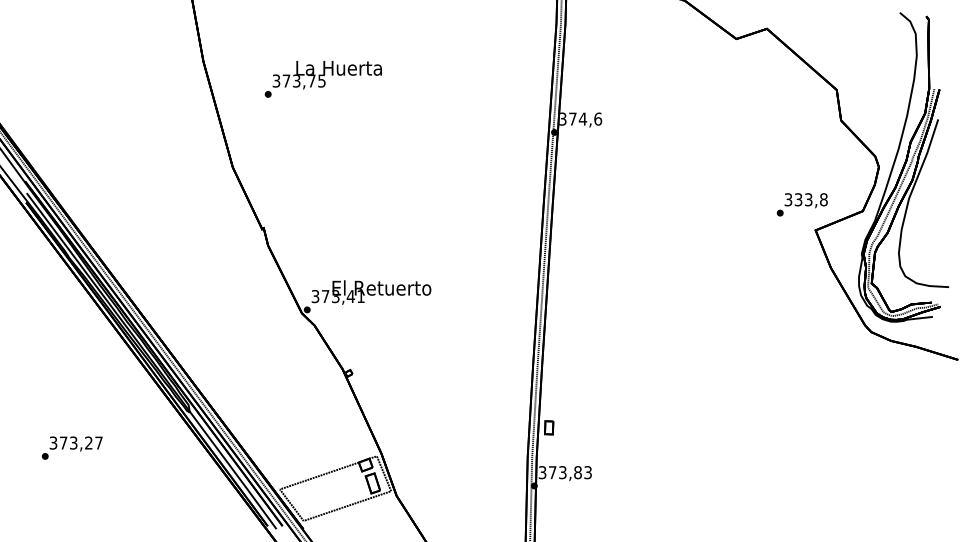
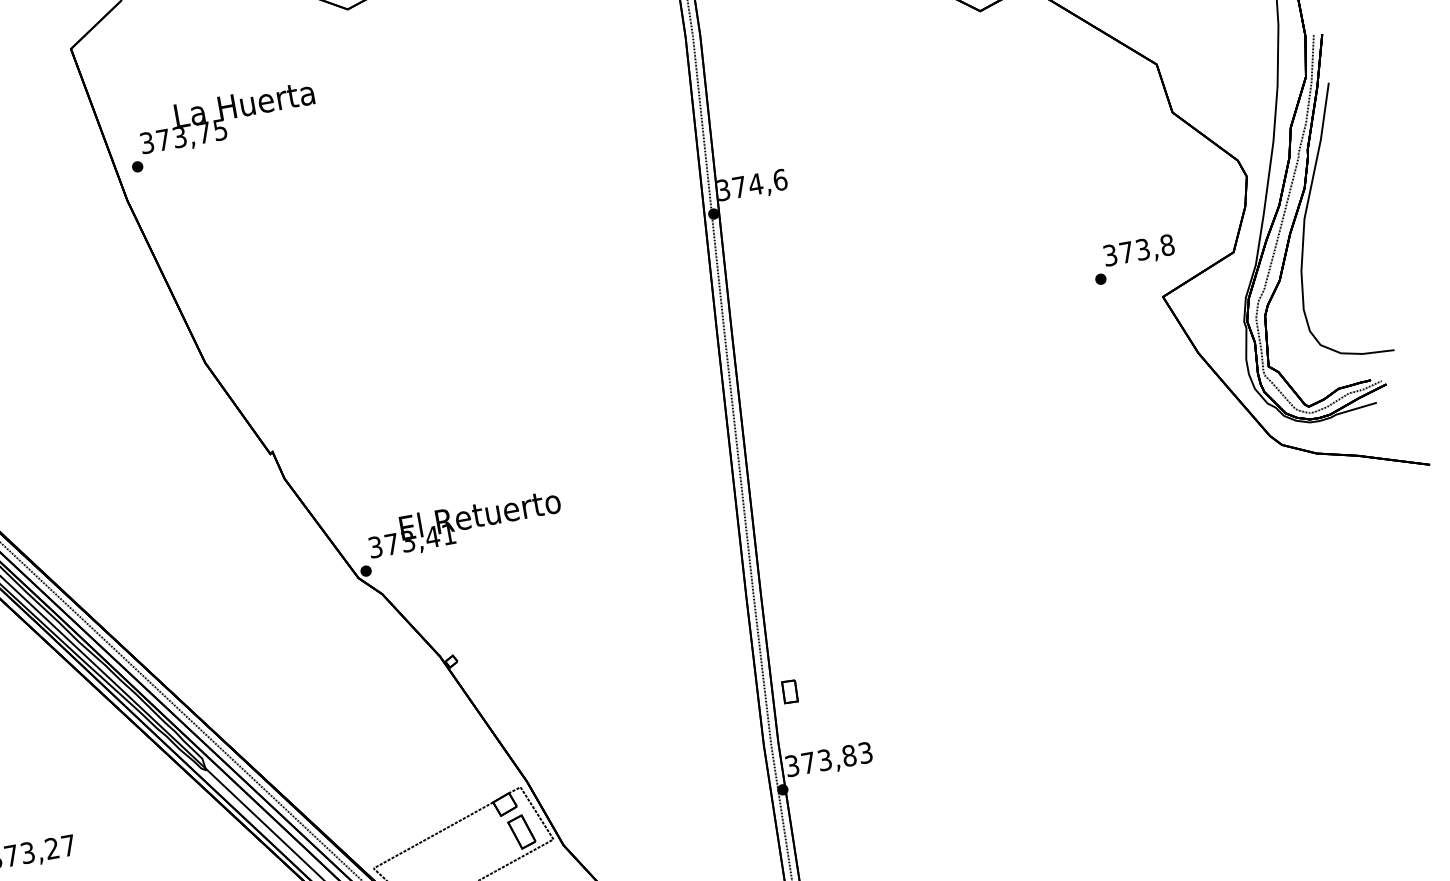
text: (322, 79) -> (220, 127), moved
text: (798, 199) -> (1126, 252), 333,8 -> 373,8

